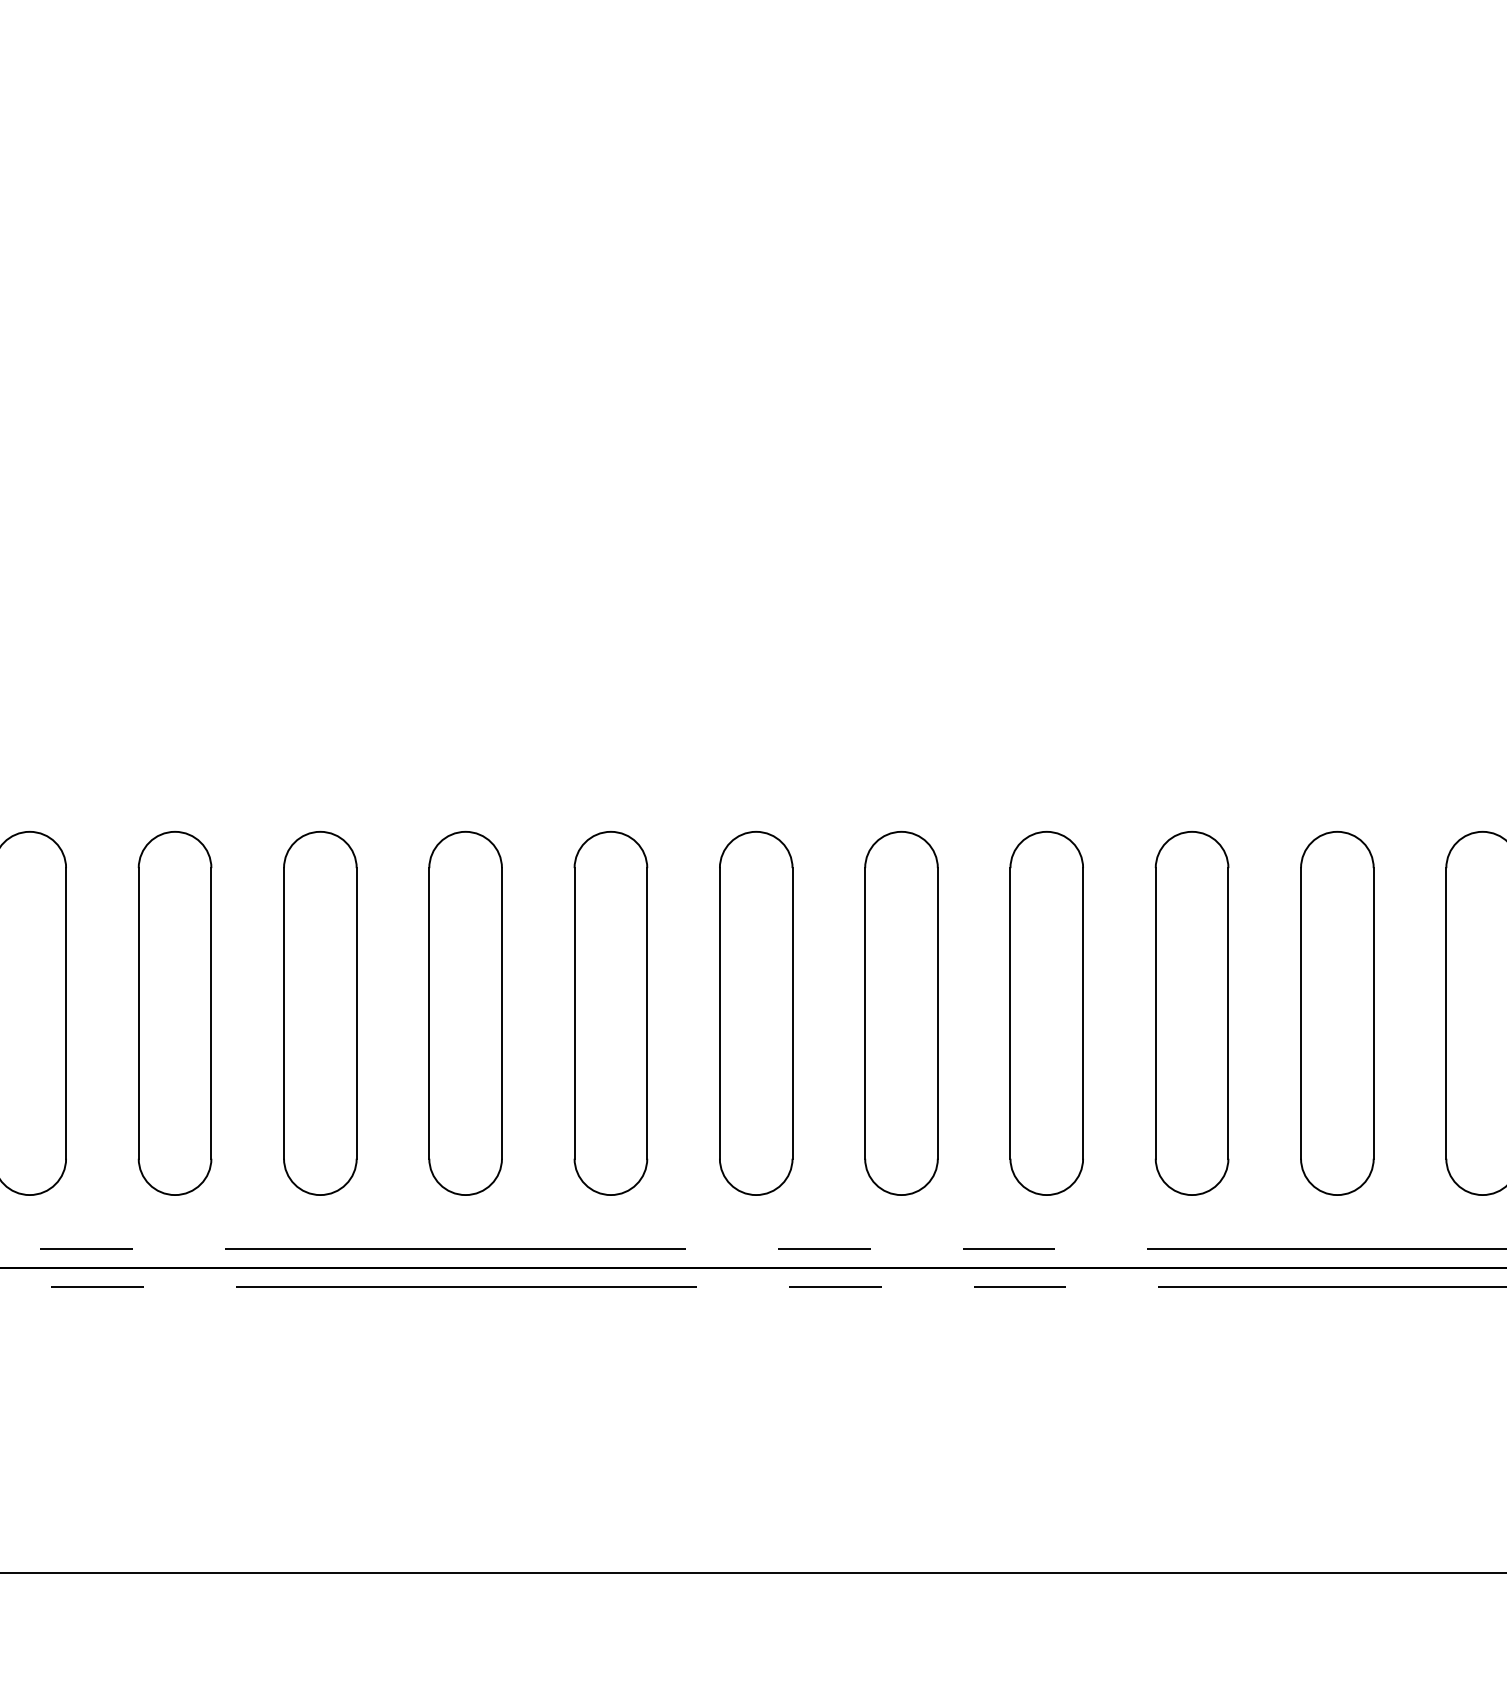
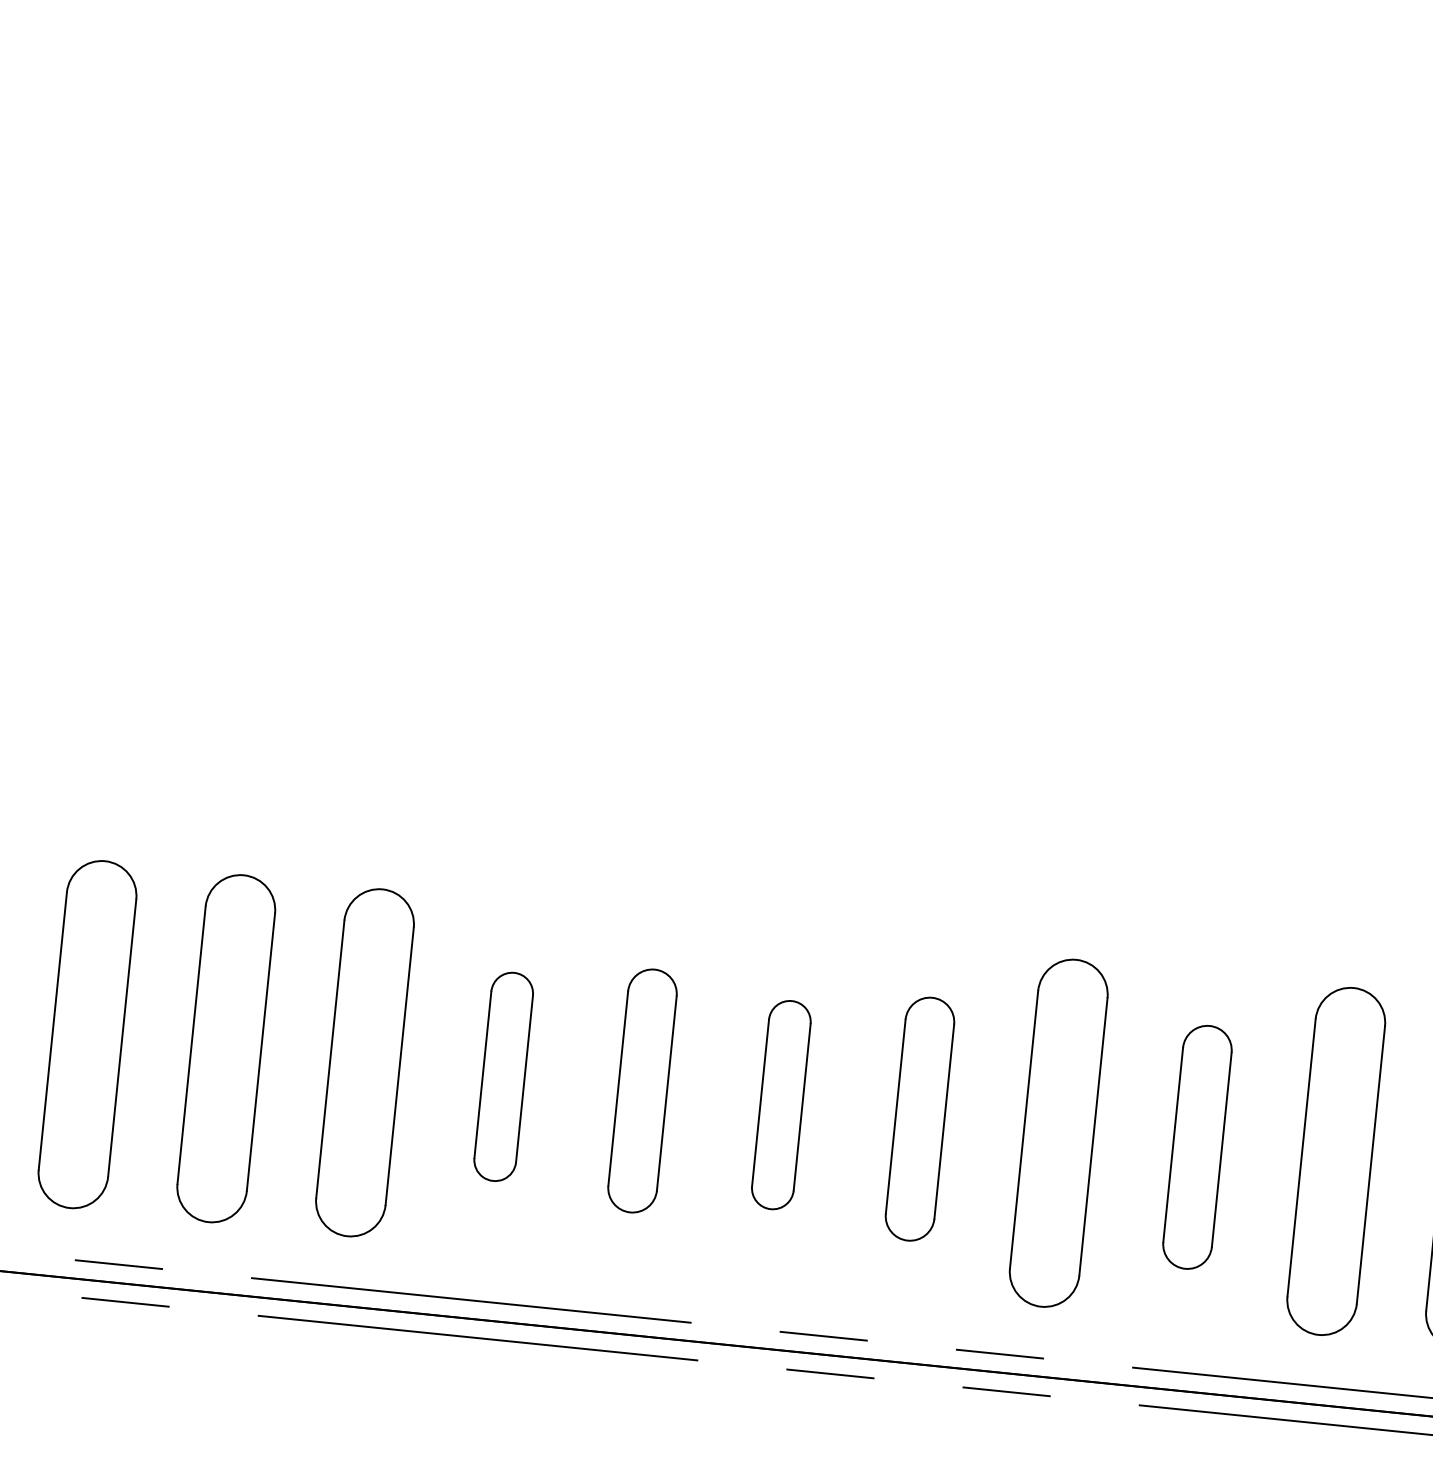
part: (465, 1013) -> (503, 1076), size x0.6
part: (610, 1013) -> (642, 1091), size x0.7
part: (756, 1013) -> (781, 1105), size x0.6
part: (901, 1013) -> (919, 1119), size x0.7
part: (1191, 1013) -> (1196, 1147), size x0.7

